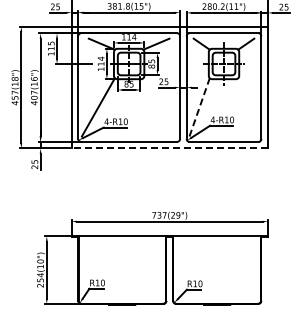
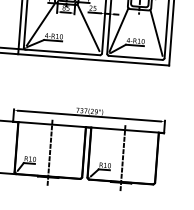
line: (159, 107) -> (88, 27), added
line: (199, 107) -> (118, 30), dashed -> solid
line: (248, 107) -> (156, 32), added
line: (169, 148) -> (93, 59), dashed -> solid
line: (122, 272) -> (50, 152), added
line: (217, 272) -> (123, 157), added

